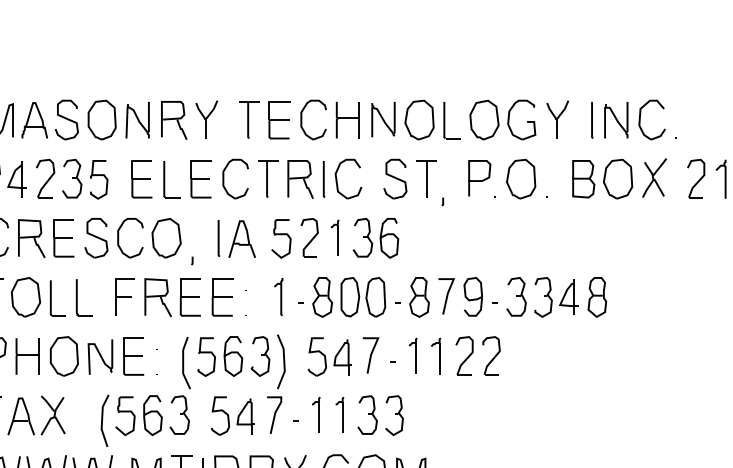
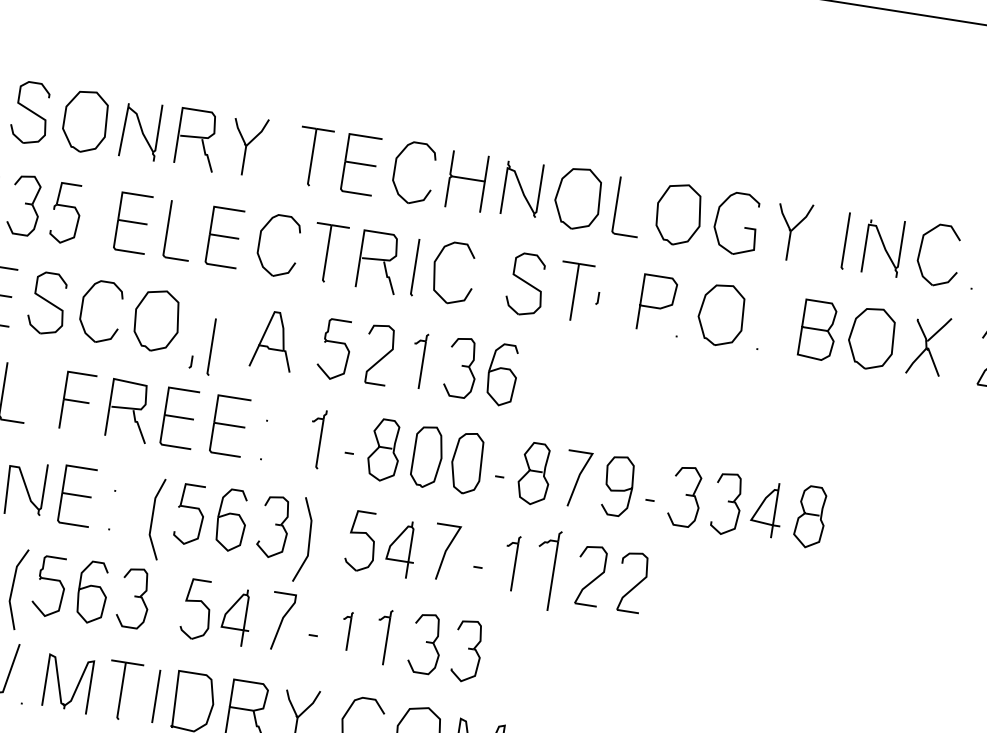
line: (442, 201) -> (597, 297), moved
line: (218, 238) -> (211, 347), moved
part: (436, 355) -> (547, 568), size x1.4
part: (316, 414) -> (346, 630), size x0.7

